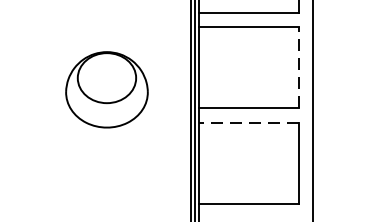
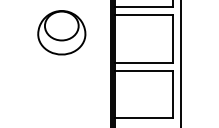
line: (298, 66) -> (172, 38), dashed -> solid
part: (106, 89) -> (61, 32), moved
line: (248, 122) -> (143, 70), dashed -> solid

